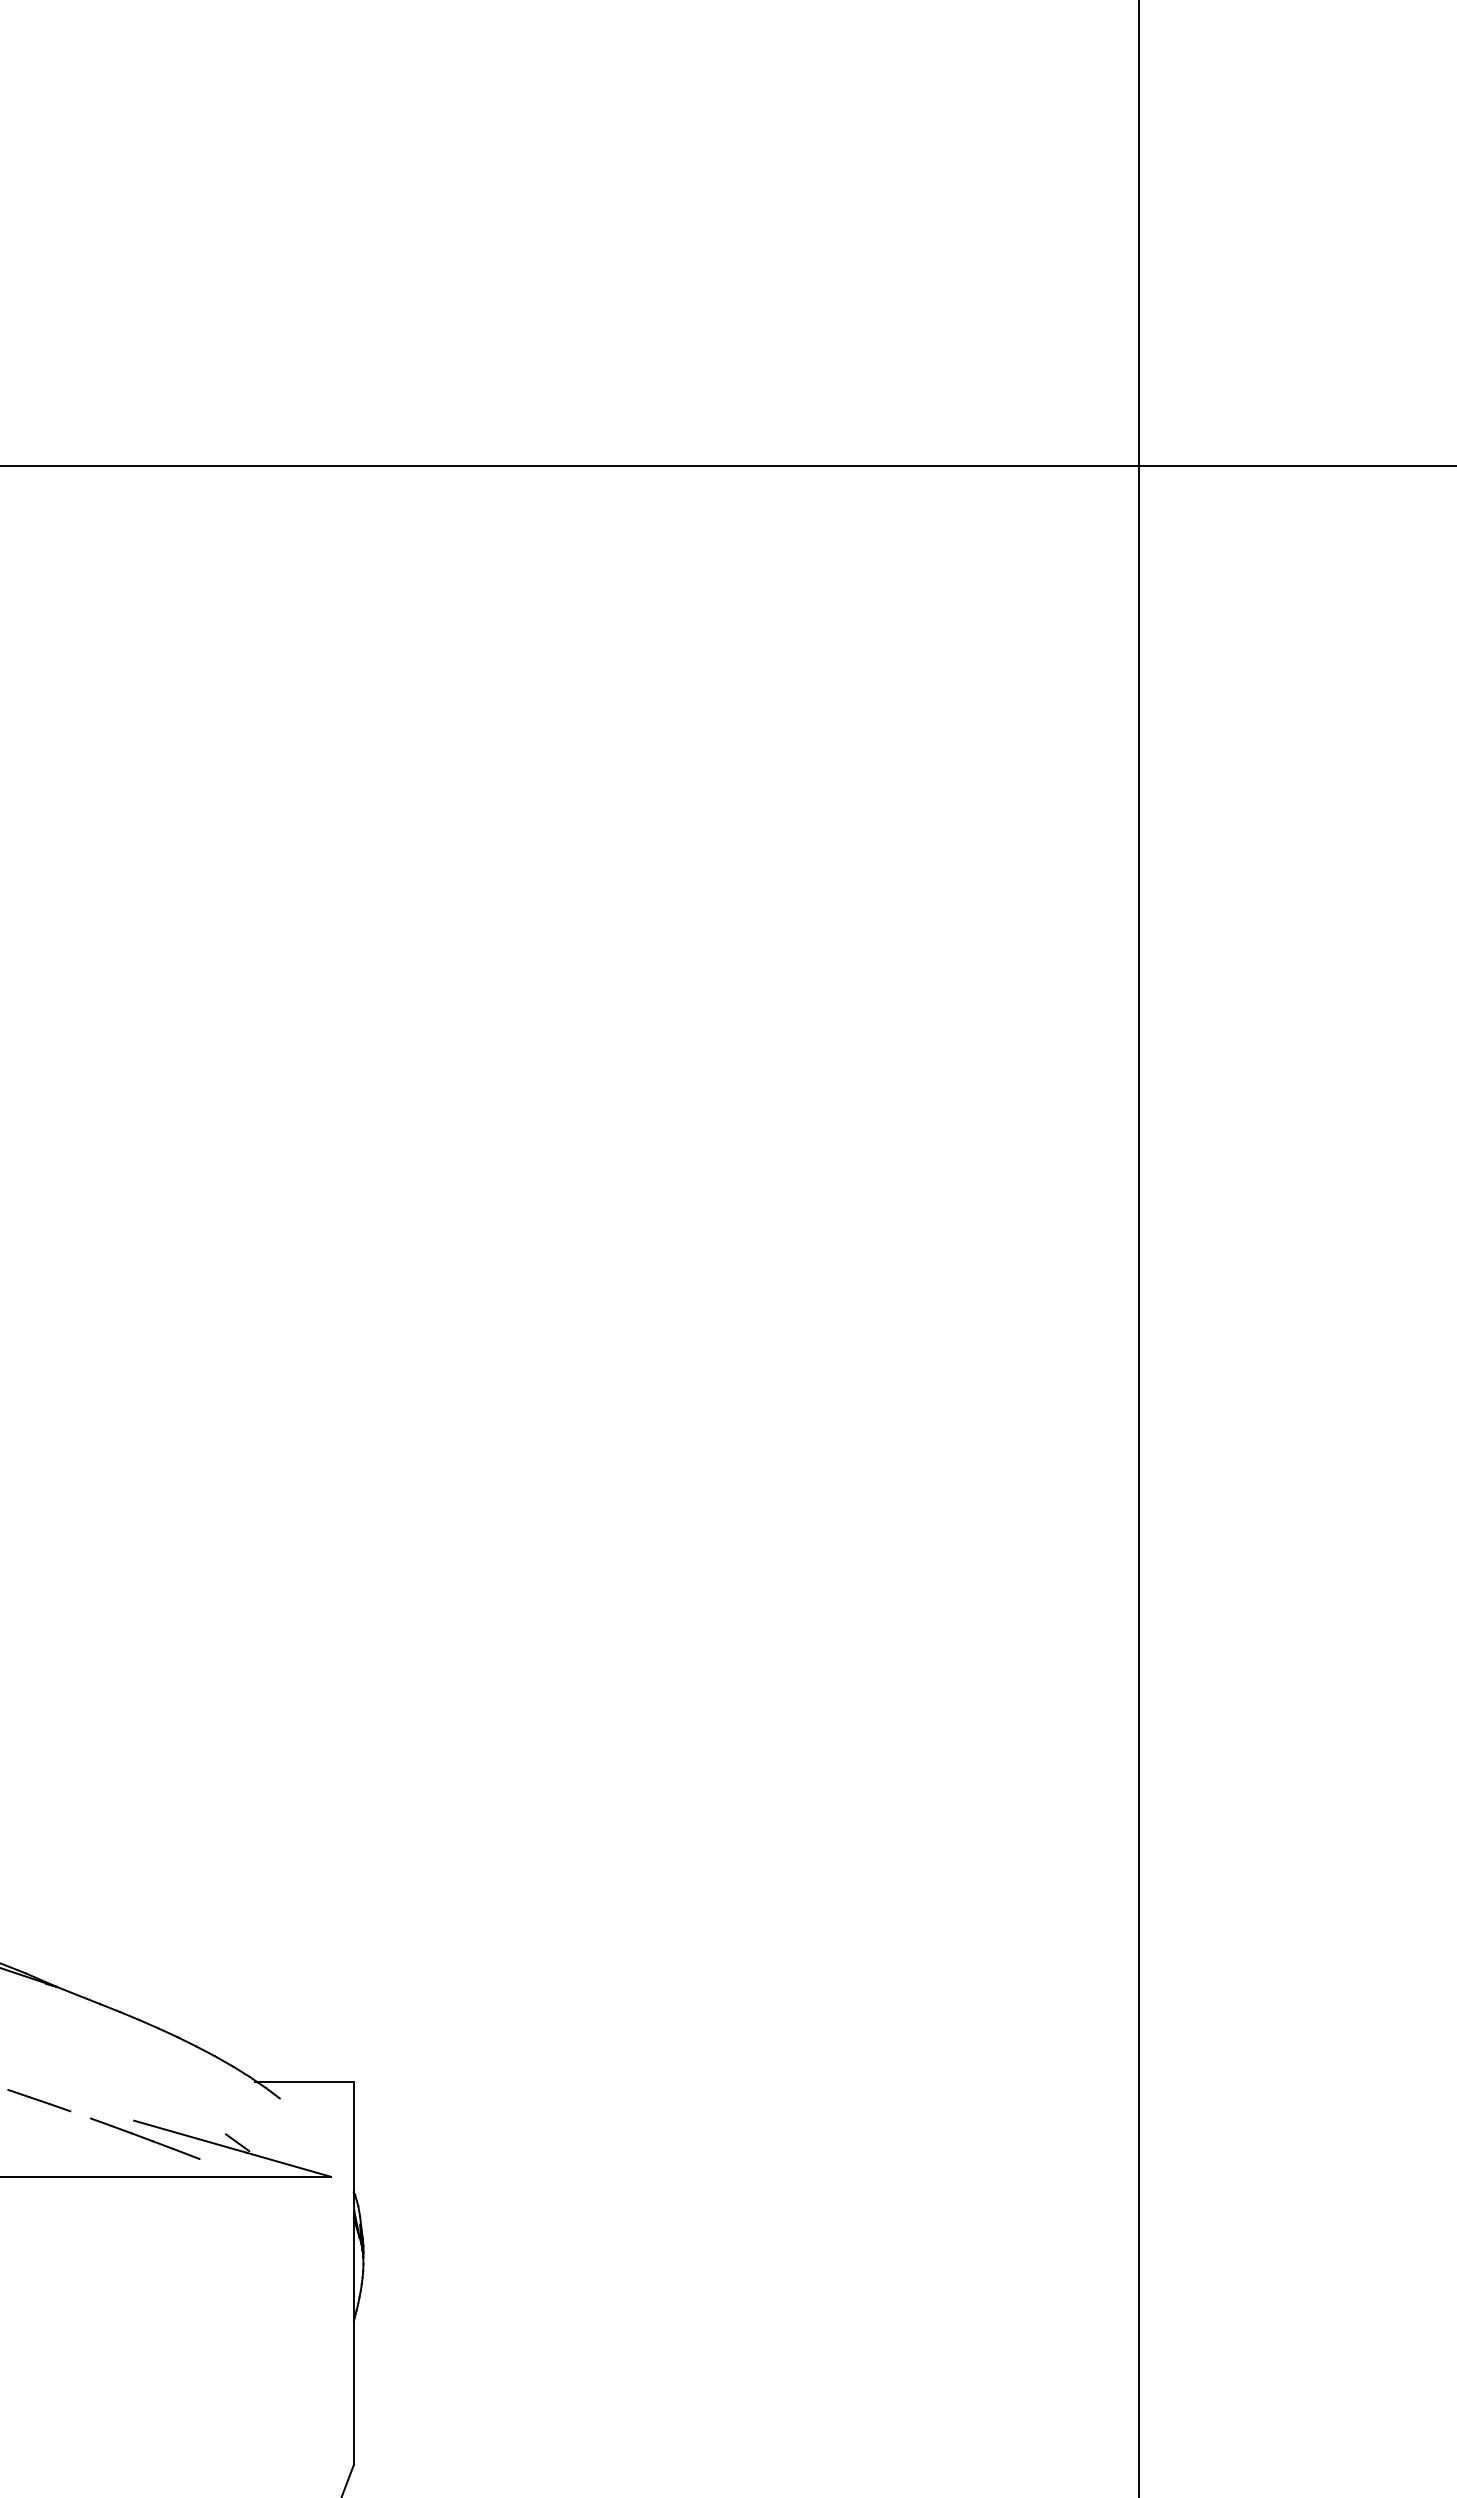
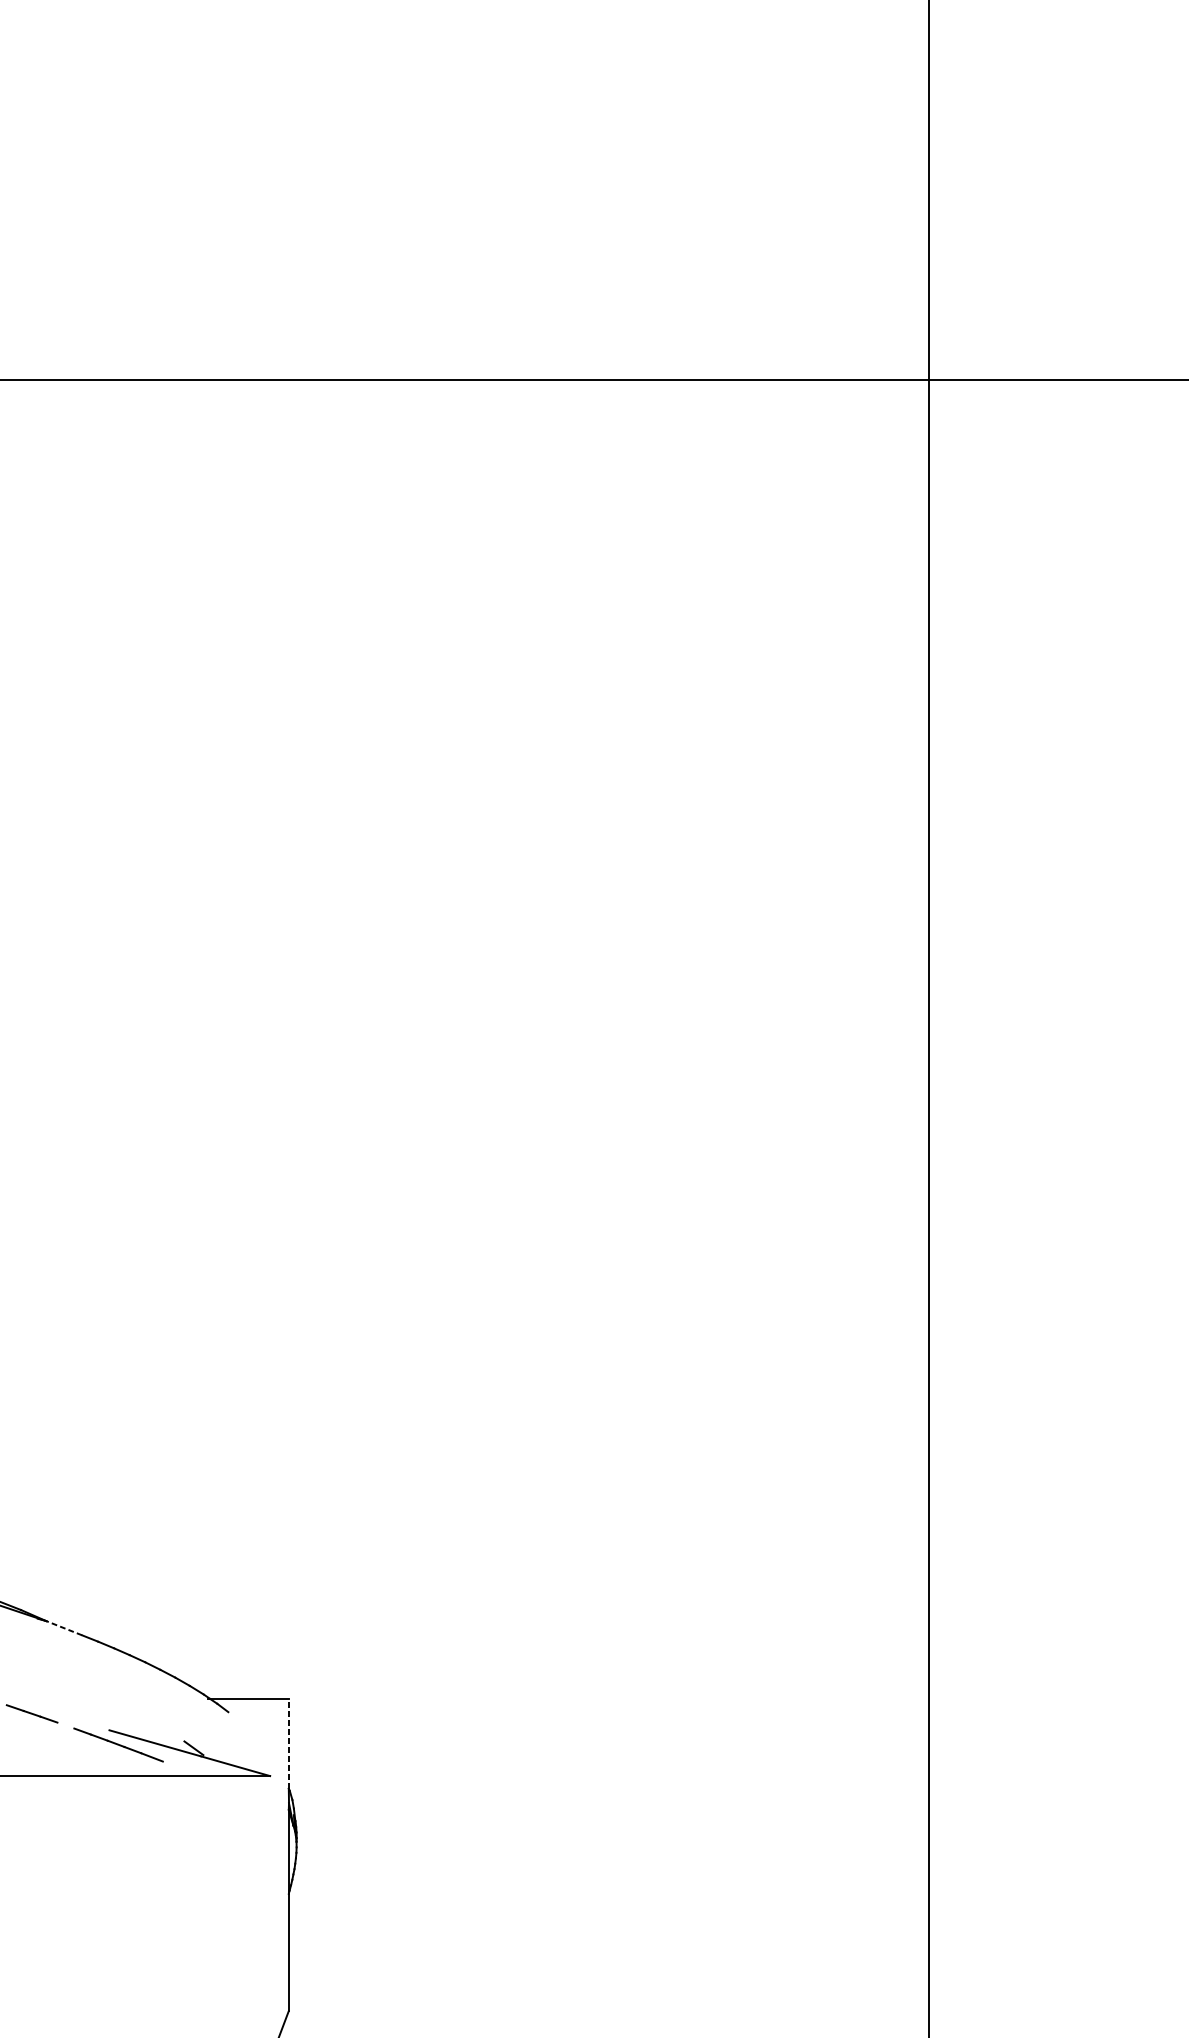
line: (78, 1995) -> (64, 1628), solid -> dashed
line: (353, 2136) -> (288, 1743), solid -> dashed

